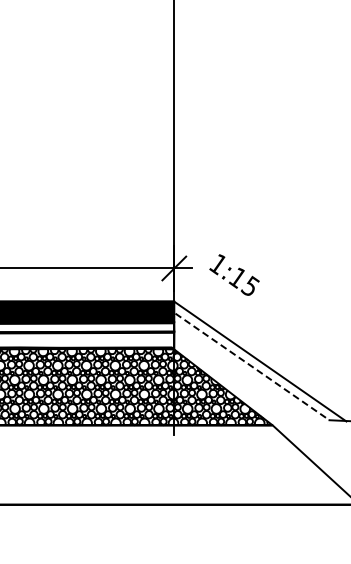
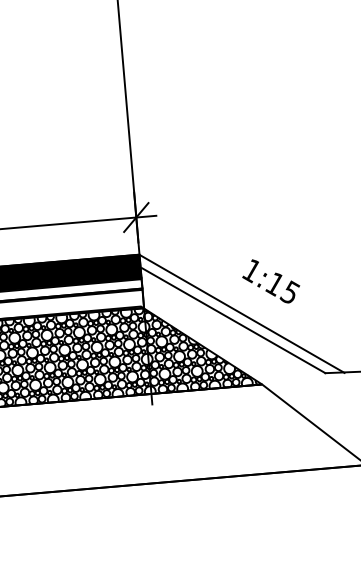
text: (234, 274) -> (271, 280), moved
line: (252, 366) -> (233, 320), dashed -> solid

